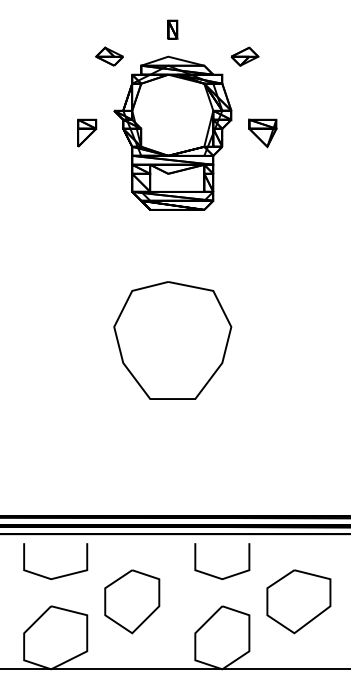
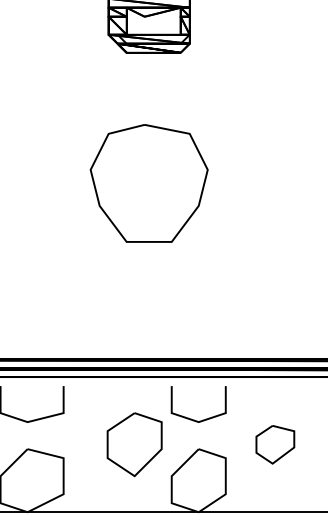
part: (132, 601) -> (134, 444), moved
part: (298, 601) -> (274, 444), size x0.6

